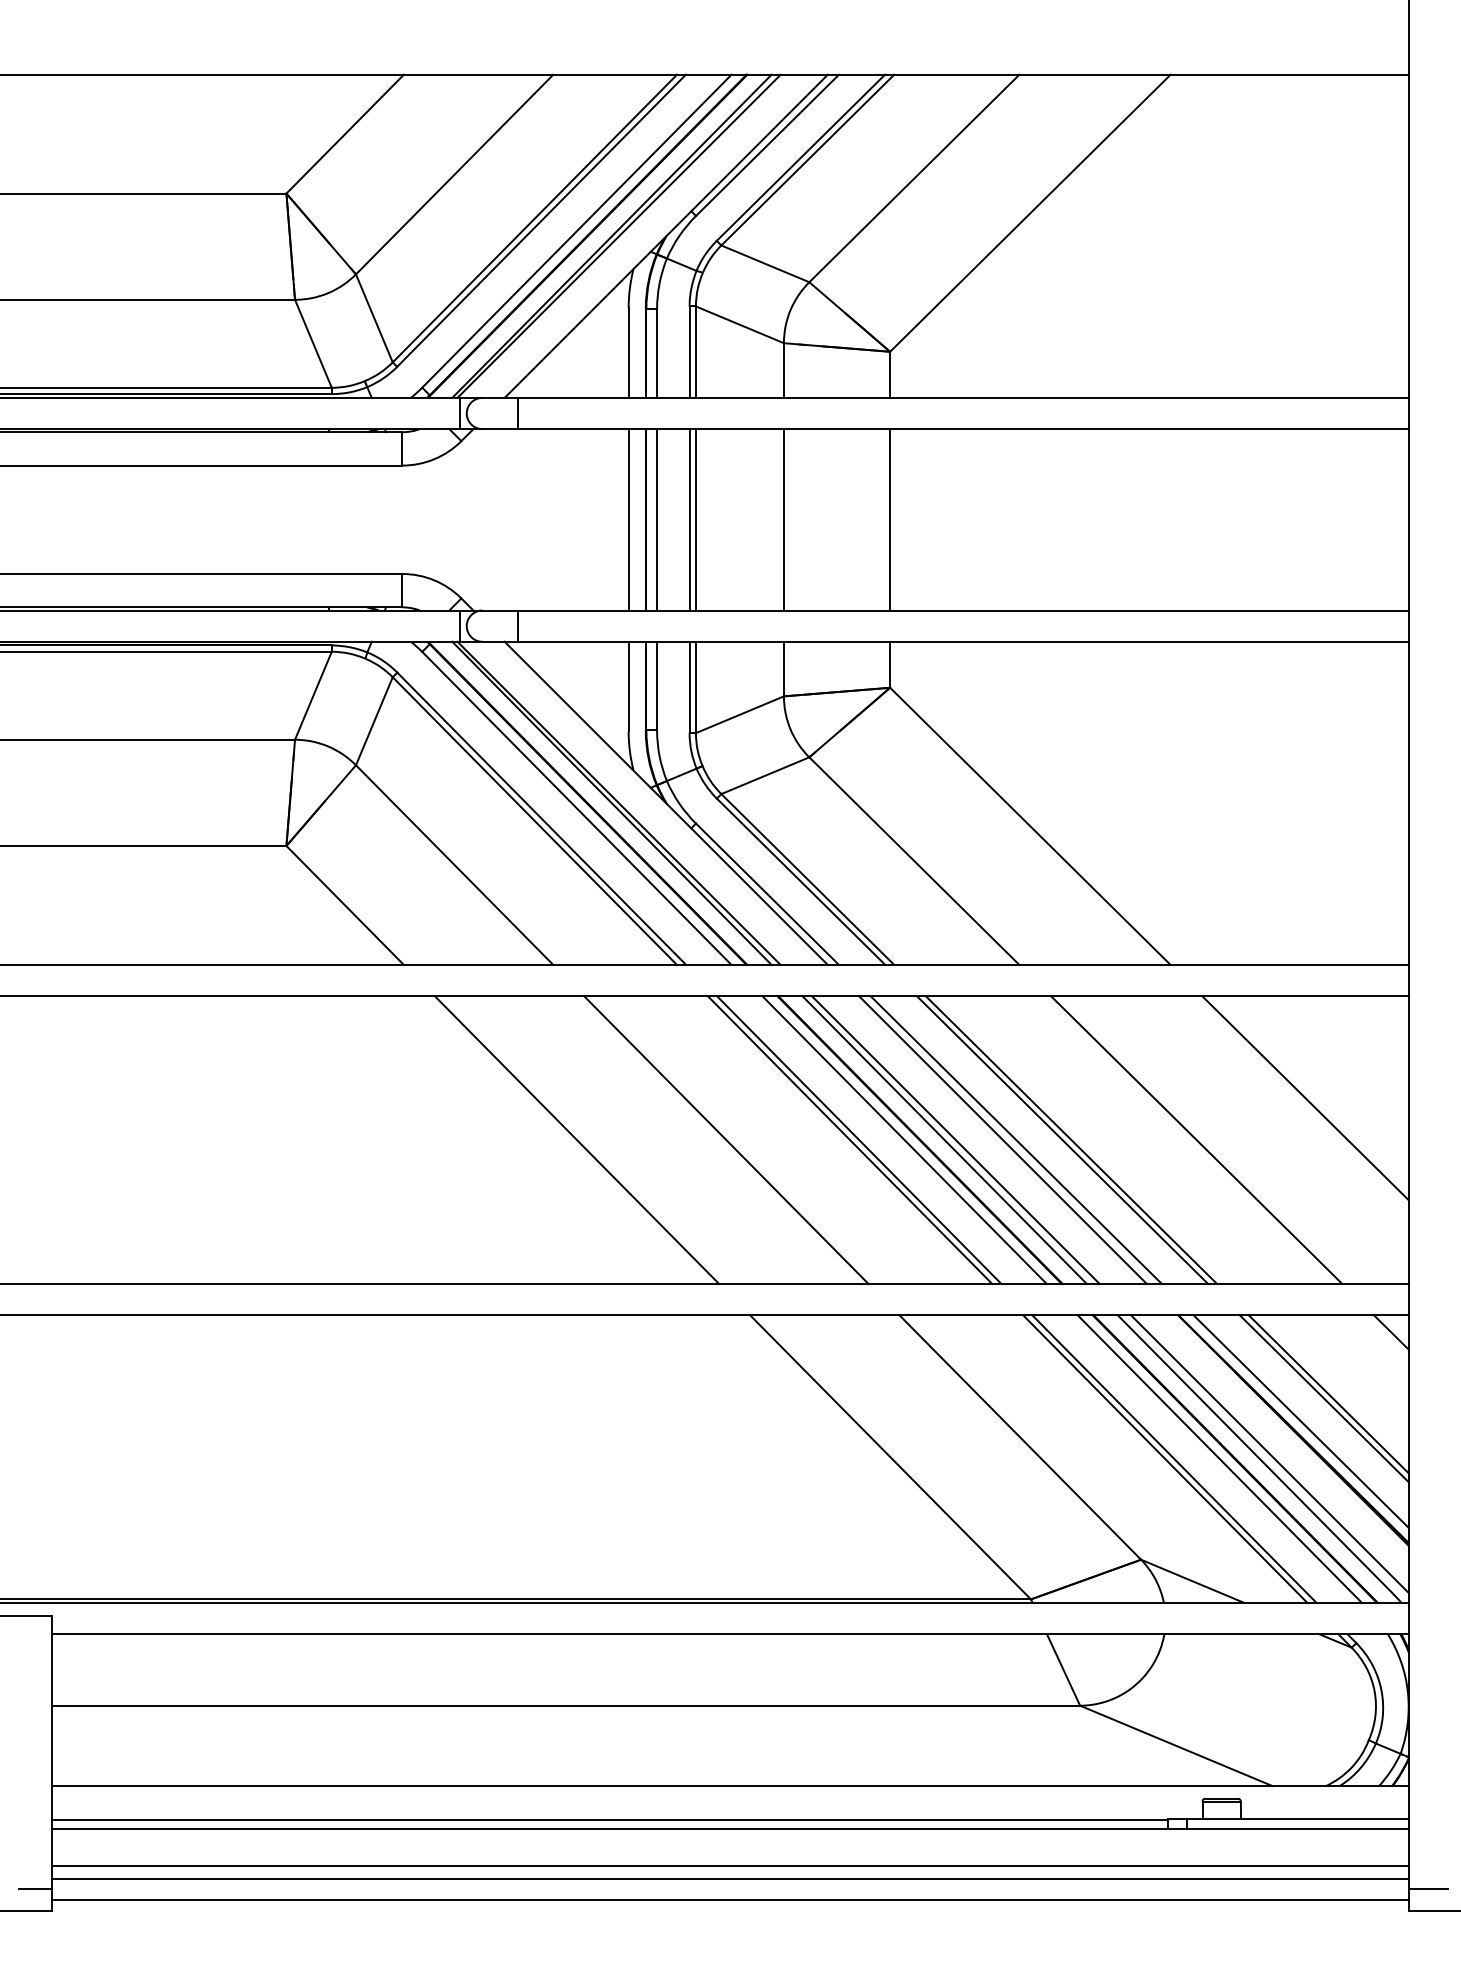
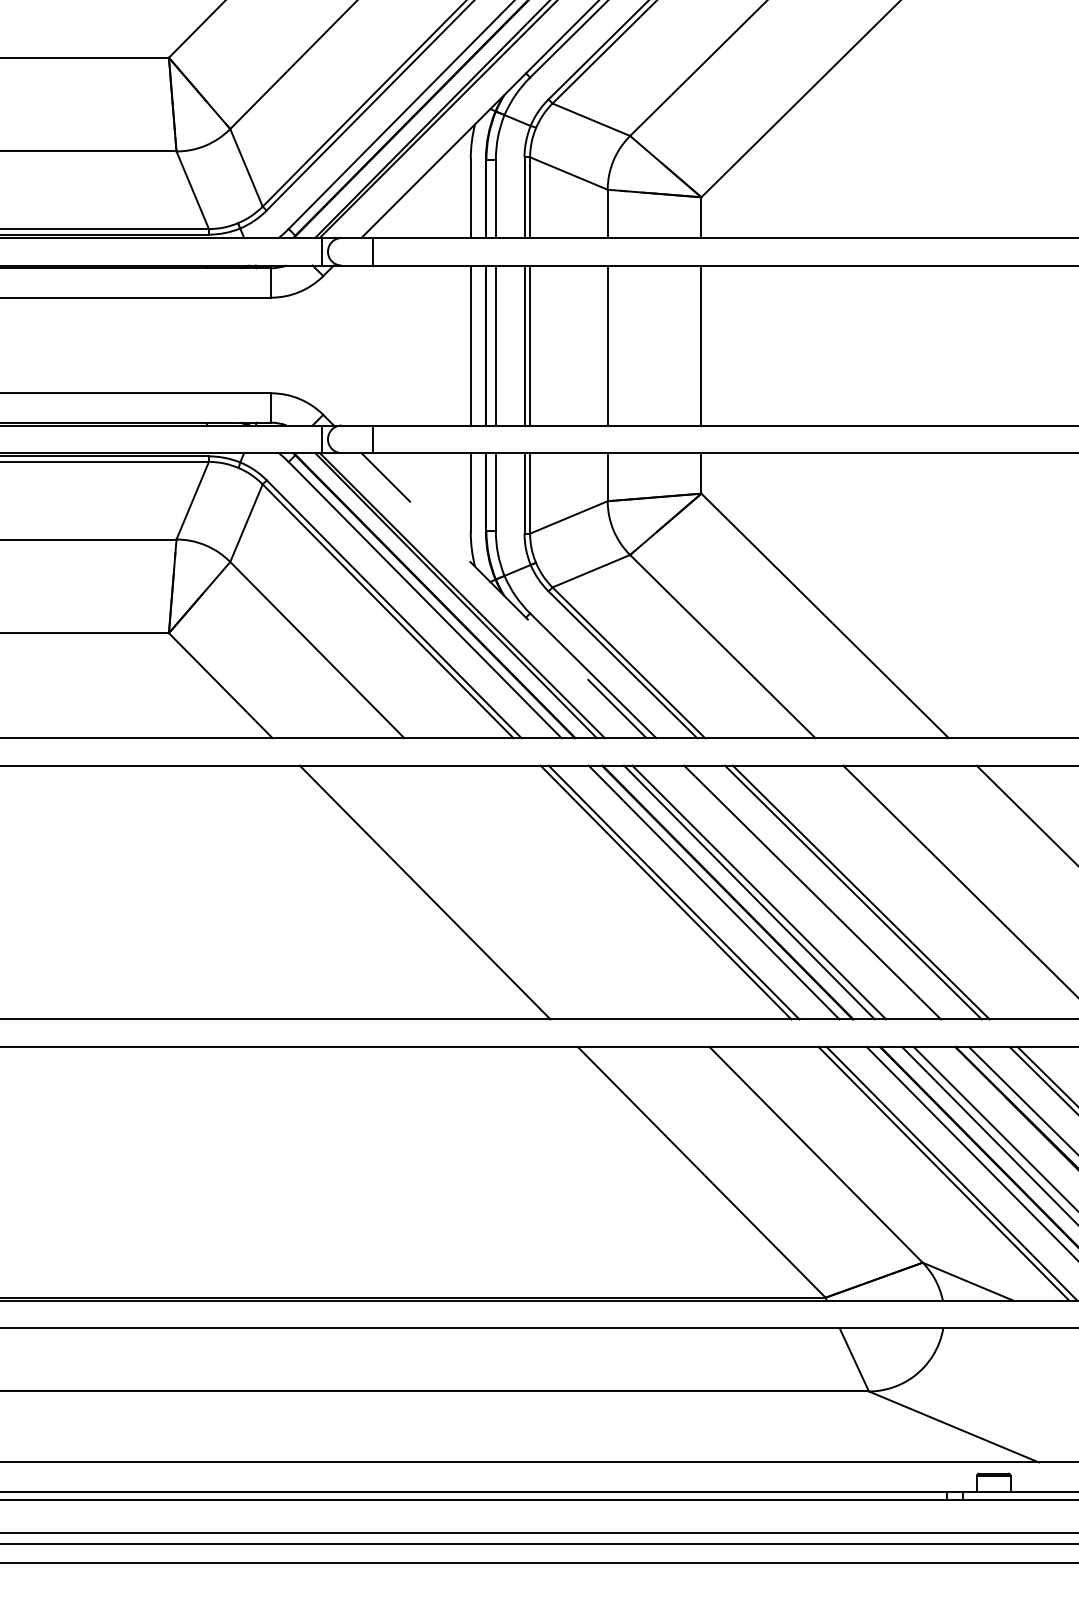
line: (666, 803) -> (504, 595), solid -> dashed
line: (726, 1139) -> (557, 892), removed
line: (1002, 1139) -> (800, 892), removed

